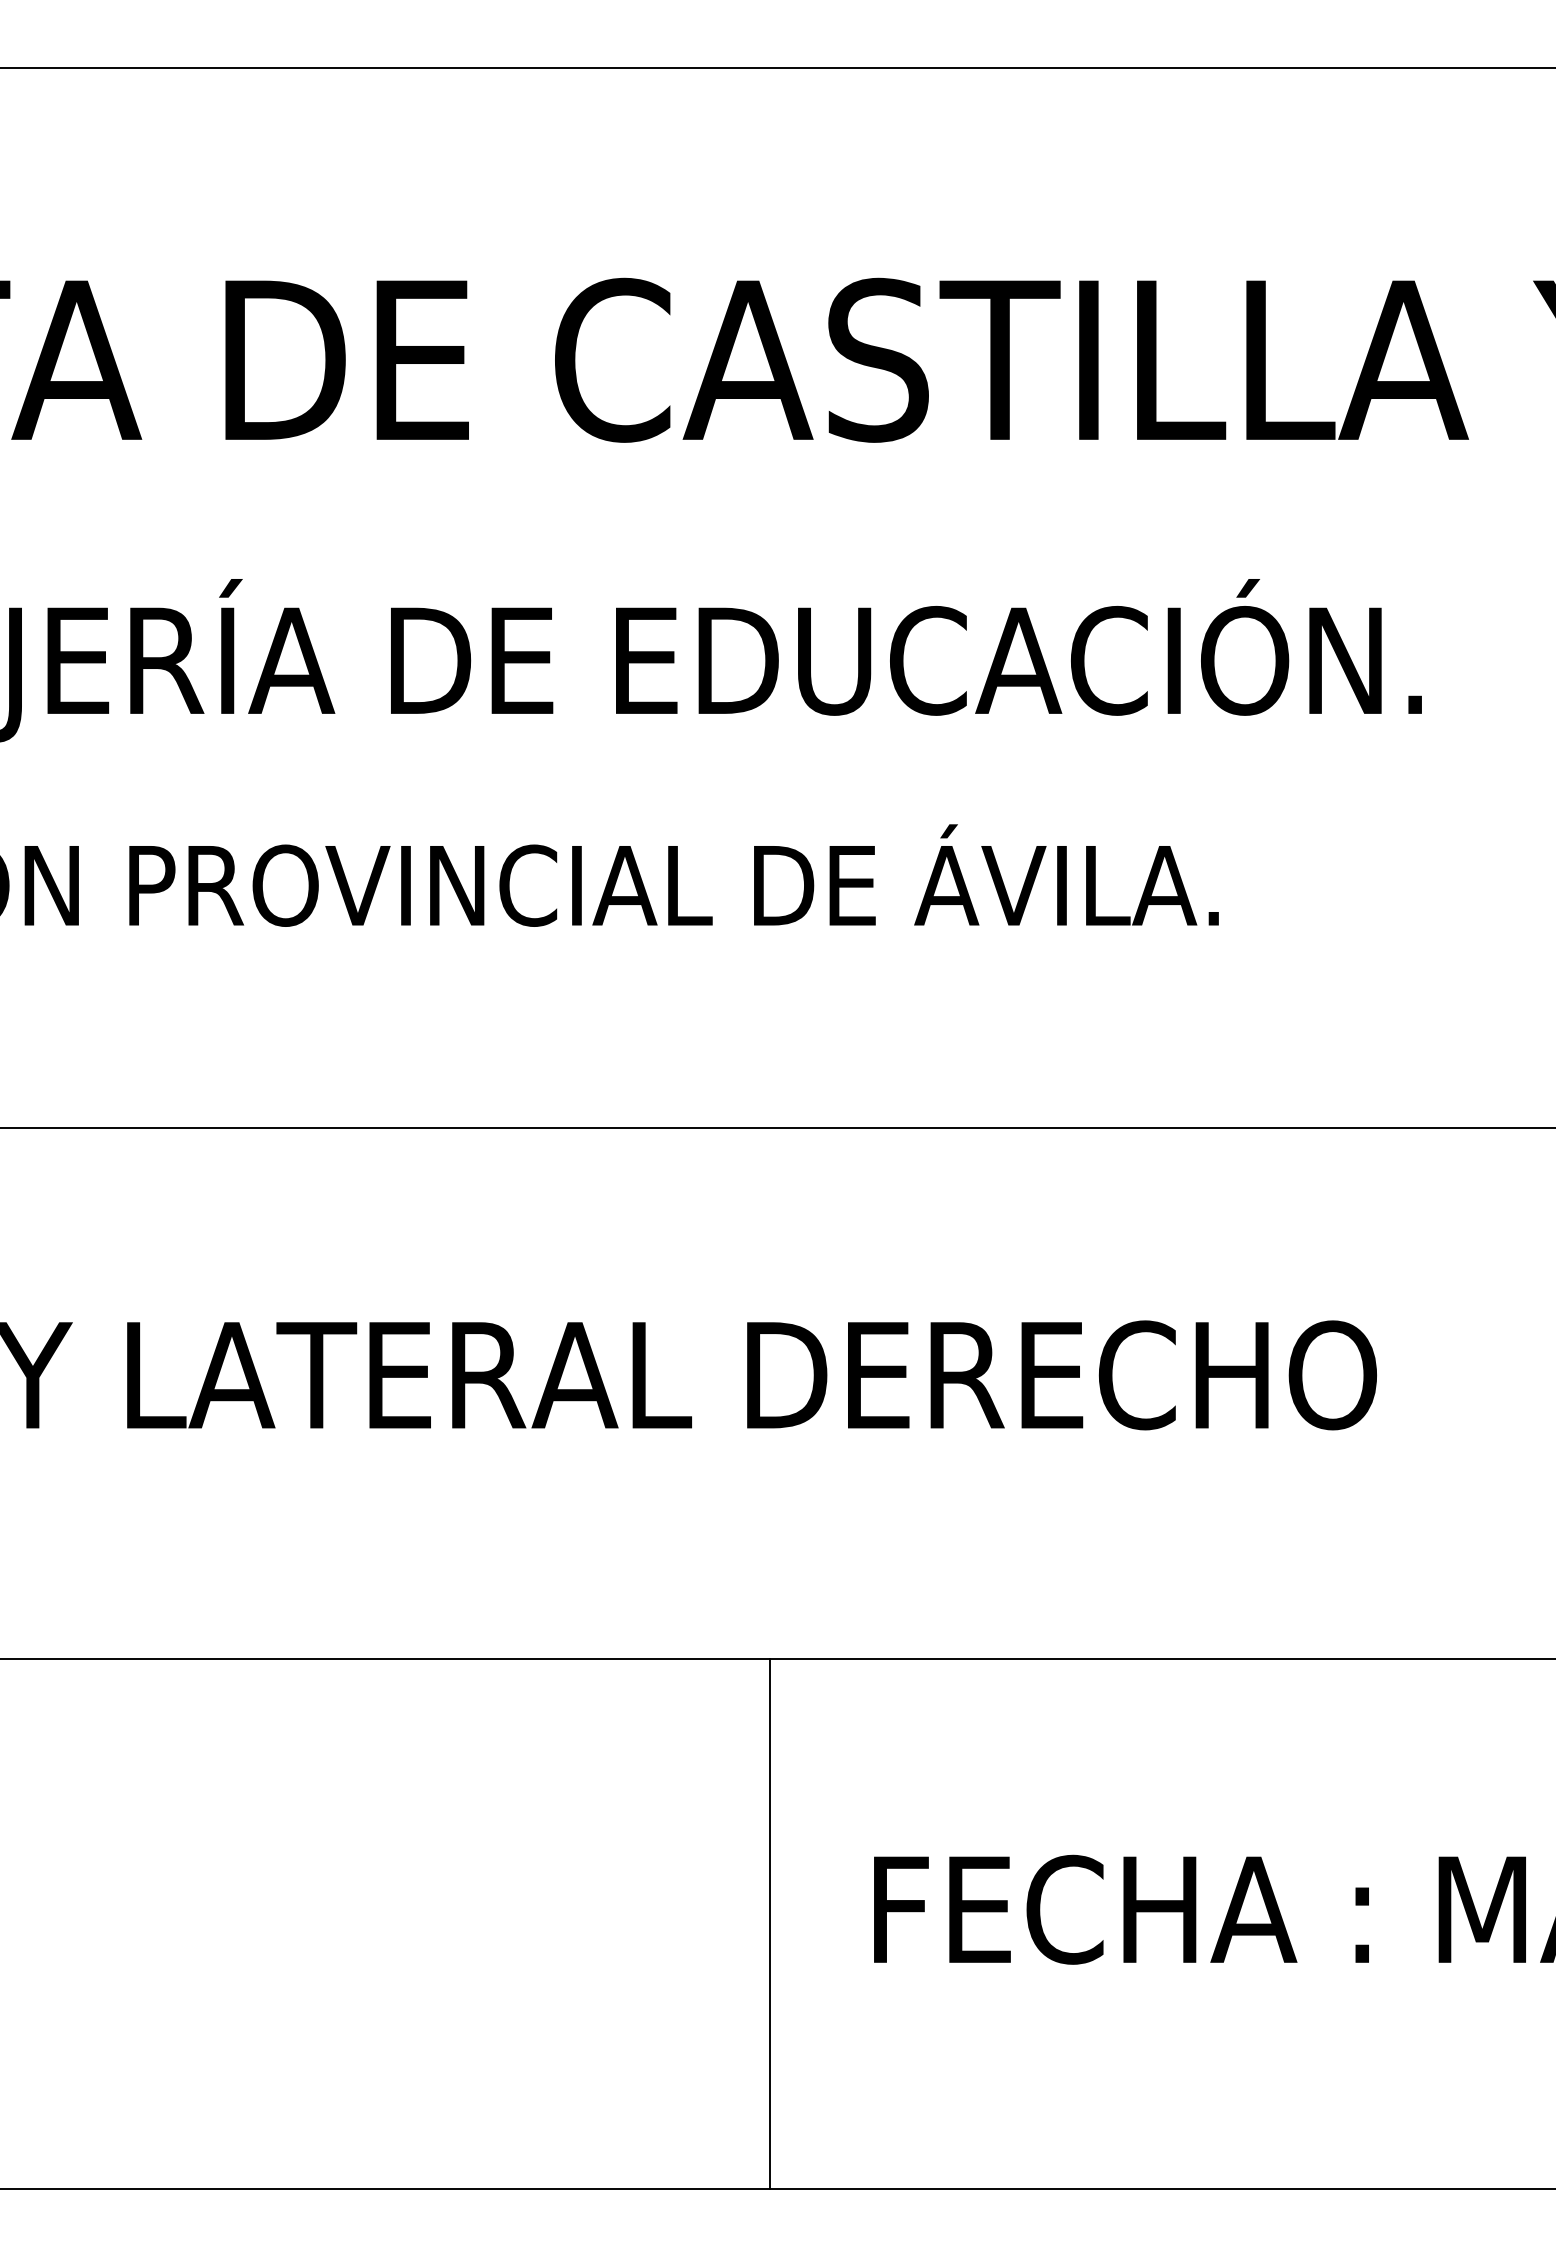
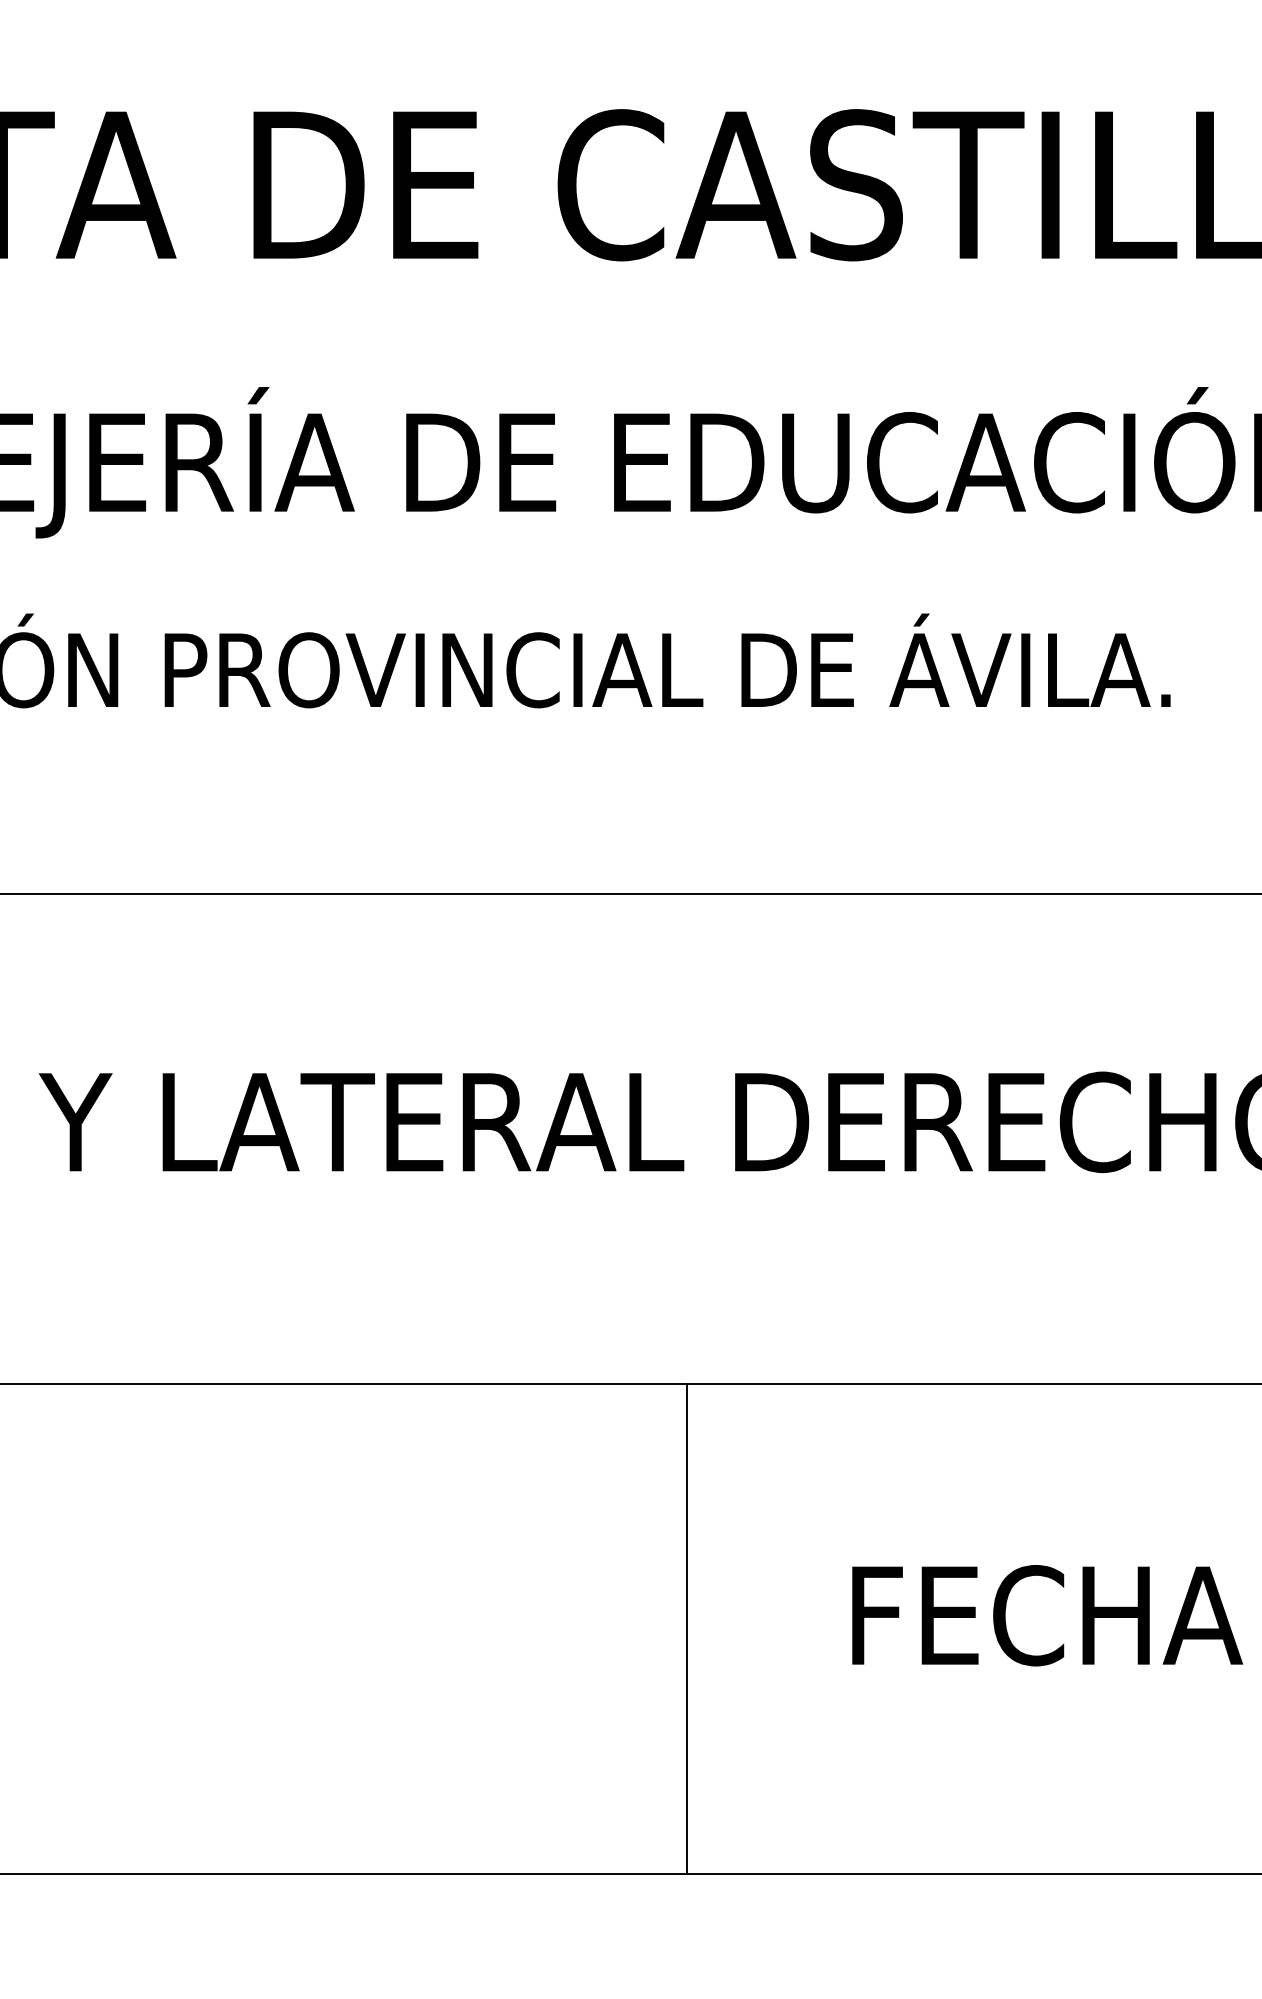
line: (769, 1923) -> (686, 1628), moved

